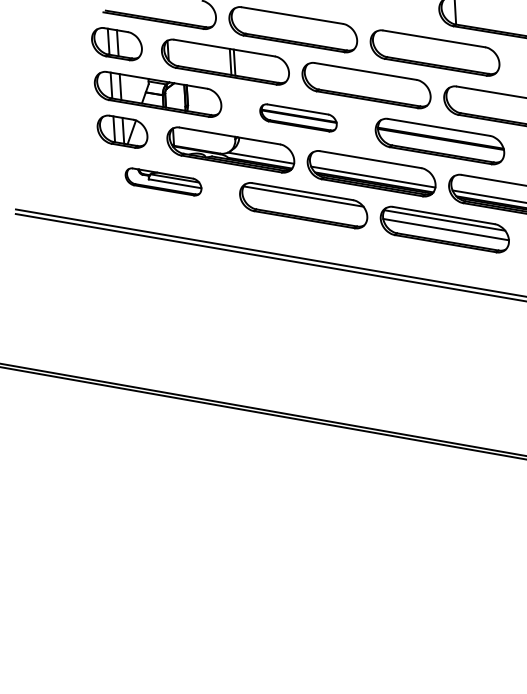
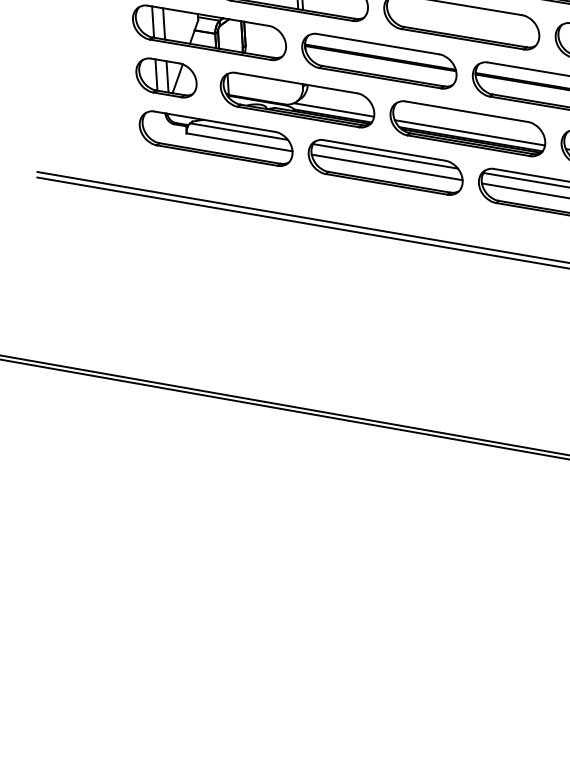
part: (298, 117) -> (379, 60), size x1.67
part: (163, 181) -> (216, 138), size x1.67
line: (304, 205) -> (386, 167), added

